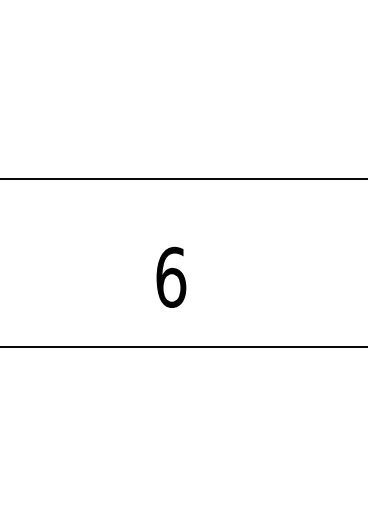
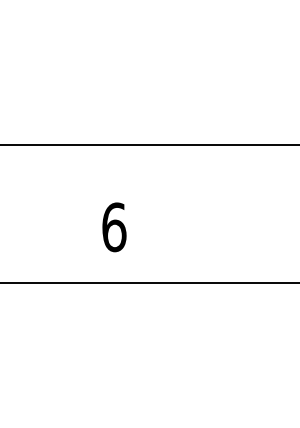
text: (171, 276) -> (114, 226), moved

